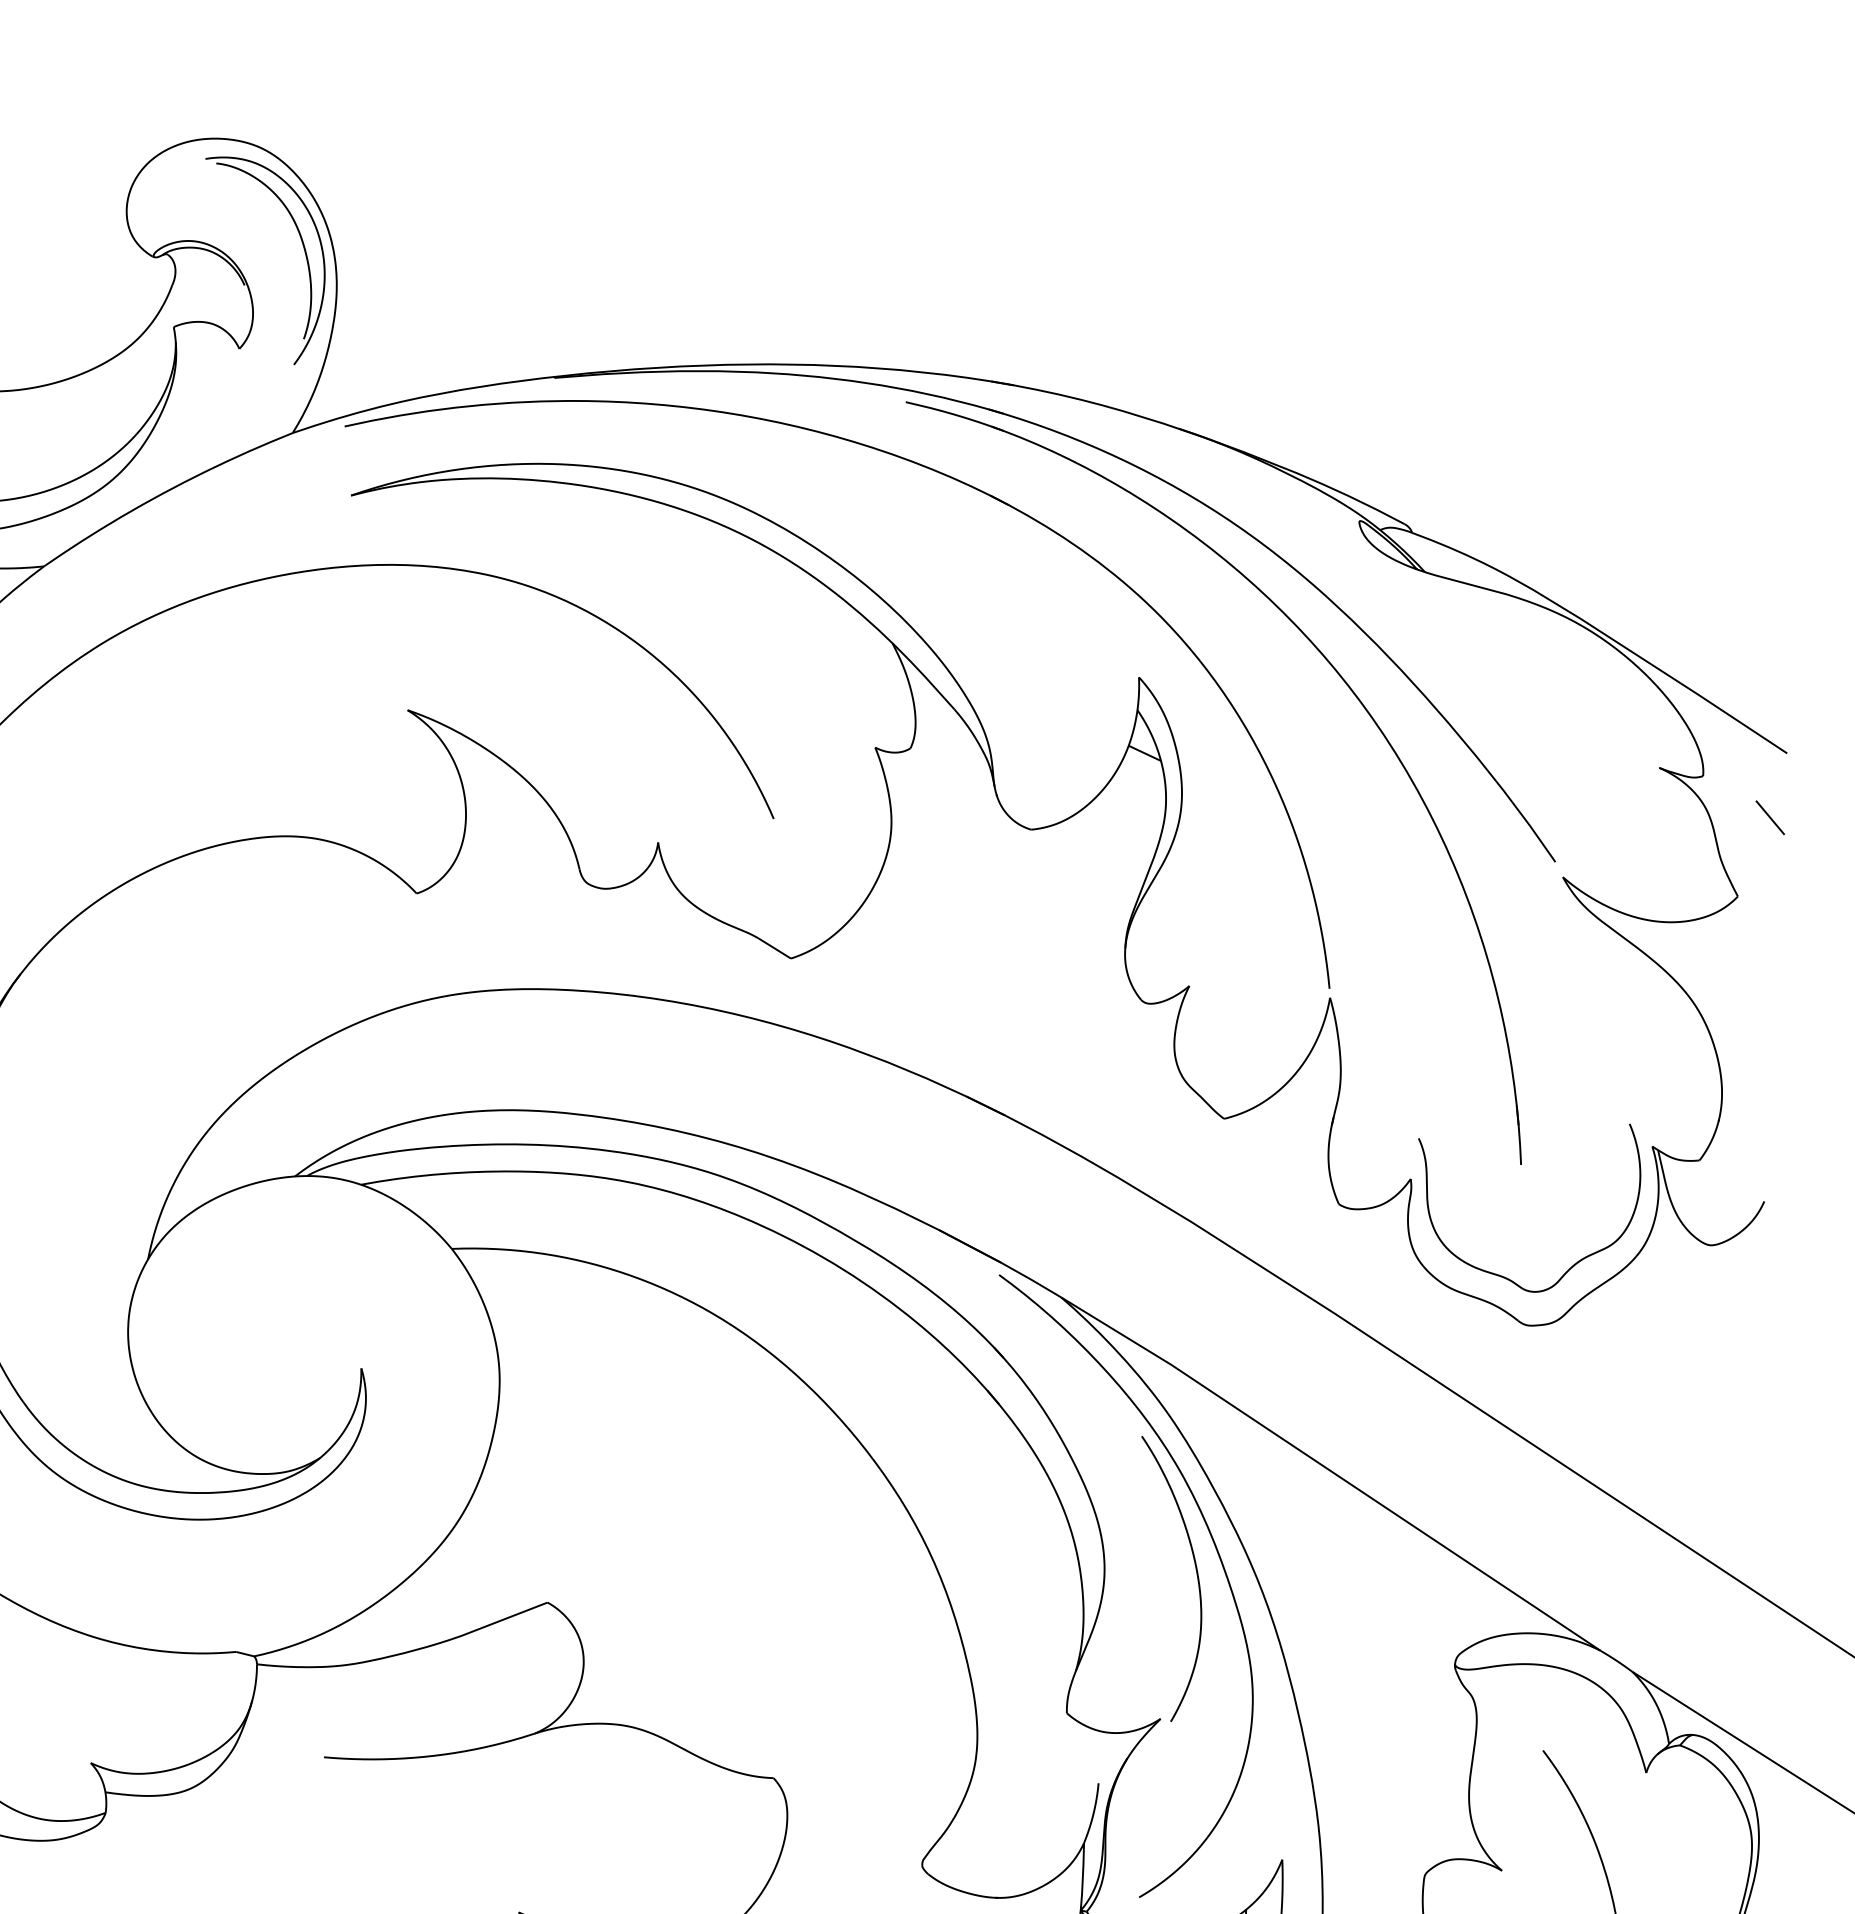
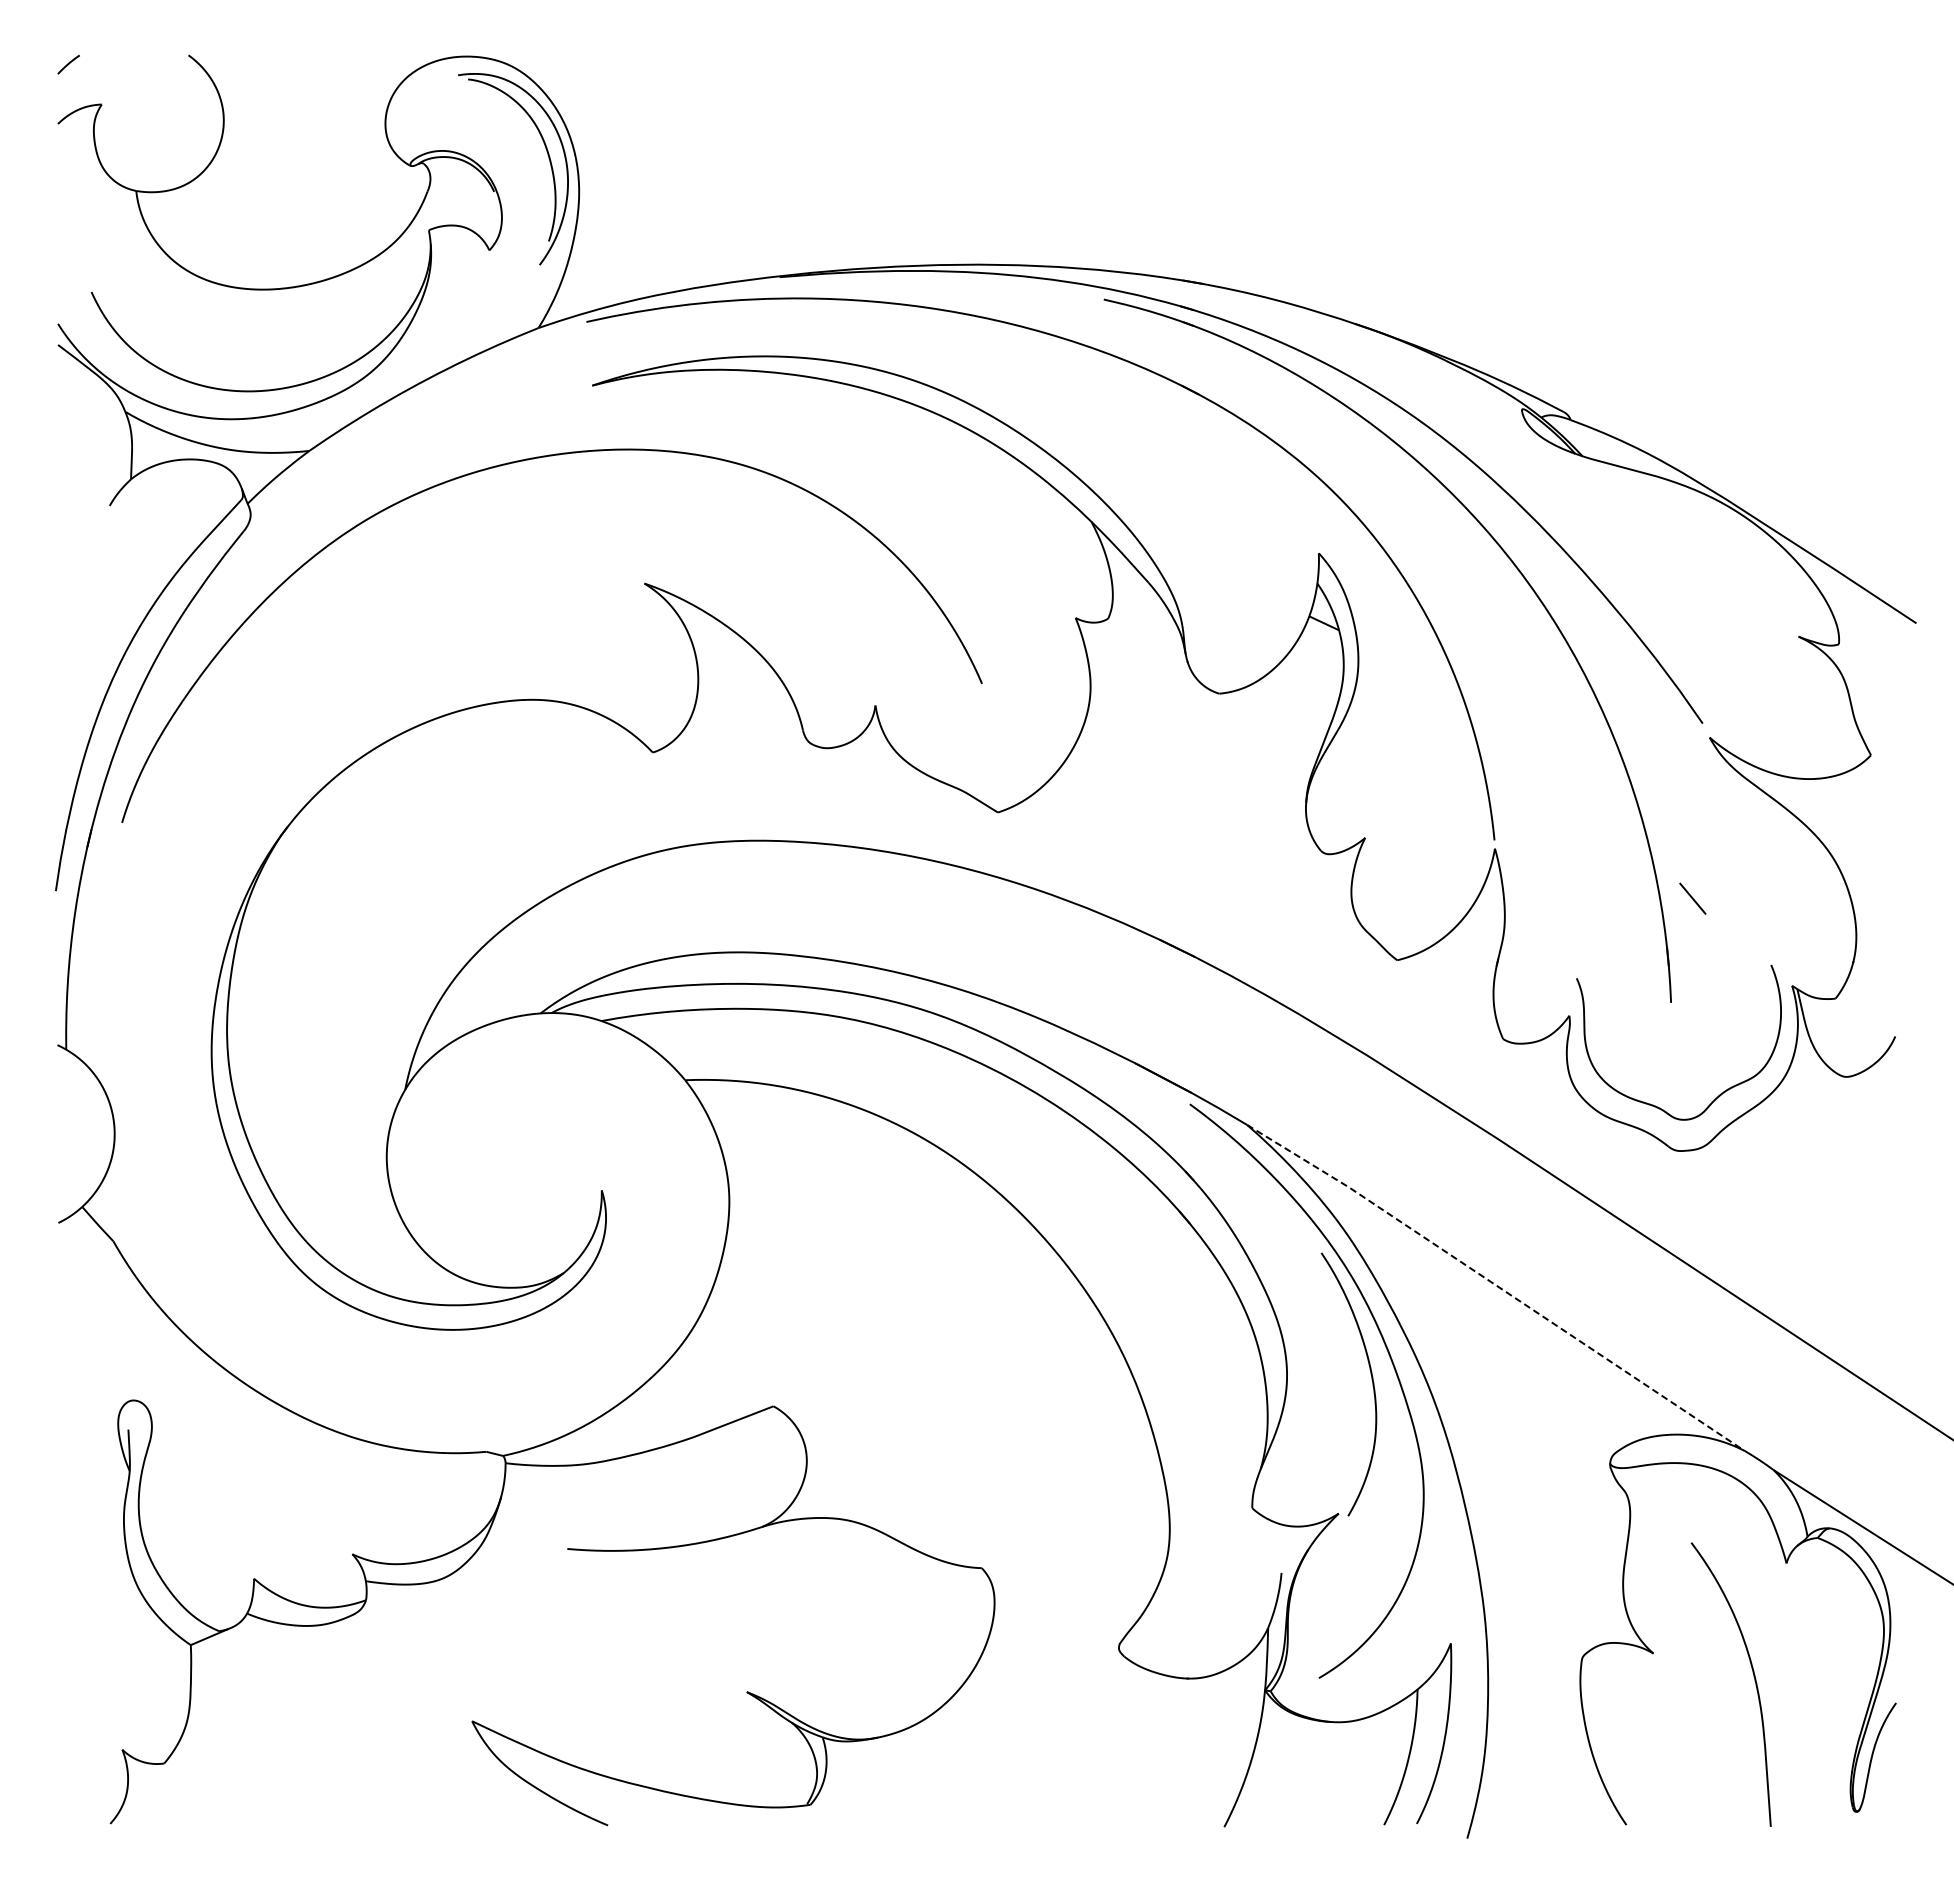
line: (1769, 817) -> (1692, 898), moved
line: (1331, 1471) -> (1496, 1285), solid -> dashed

